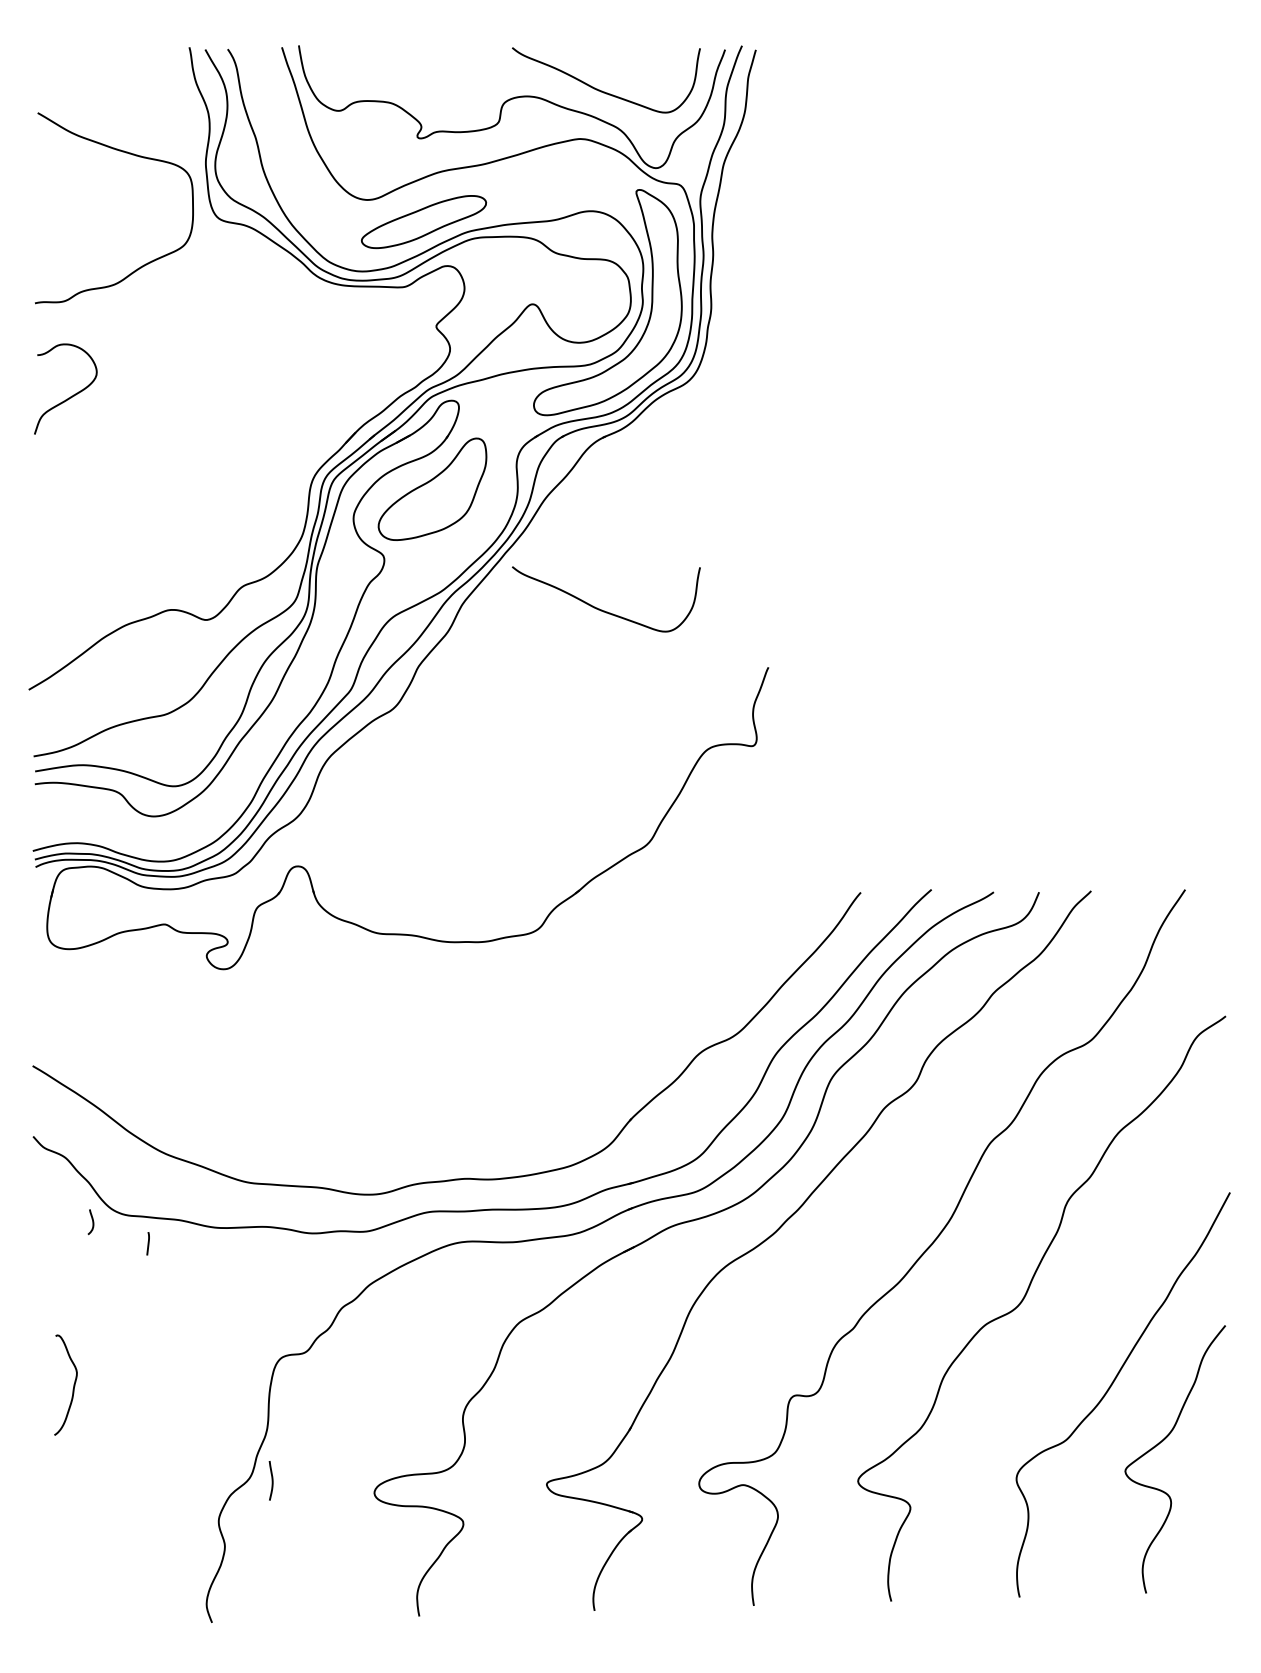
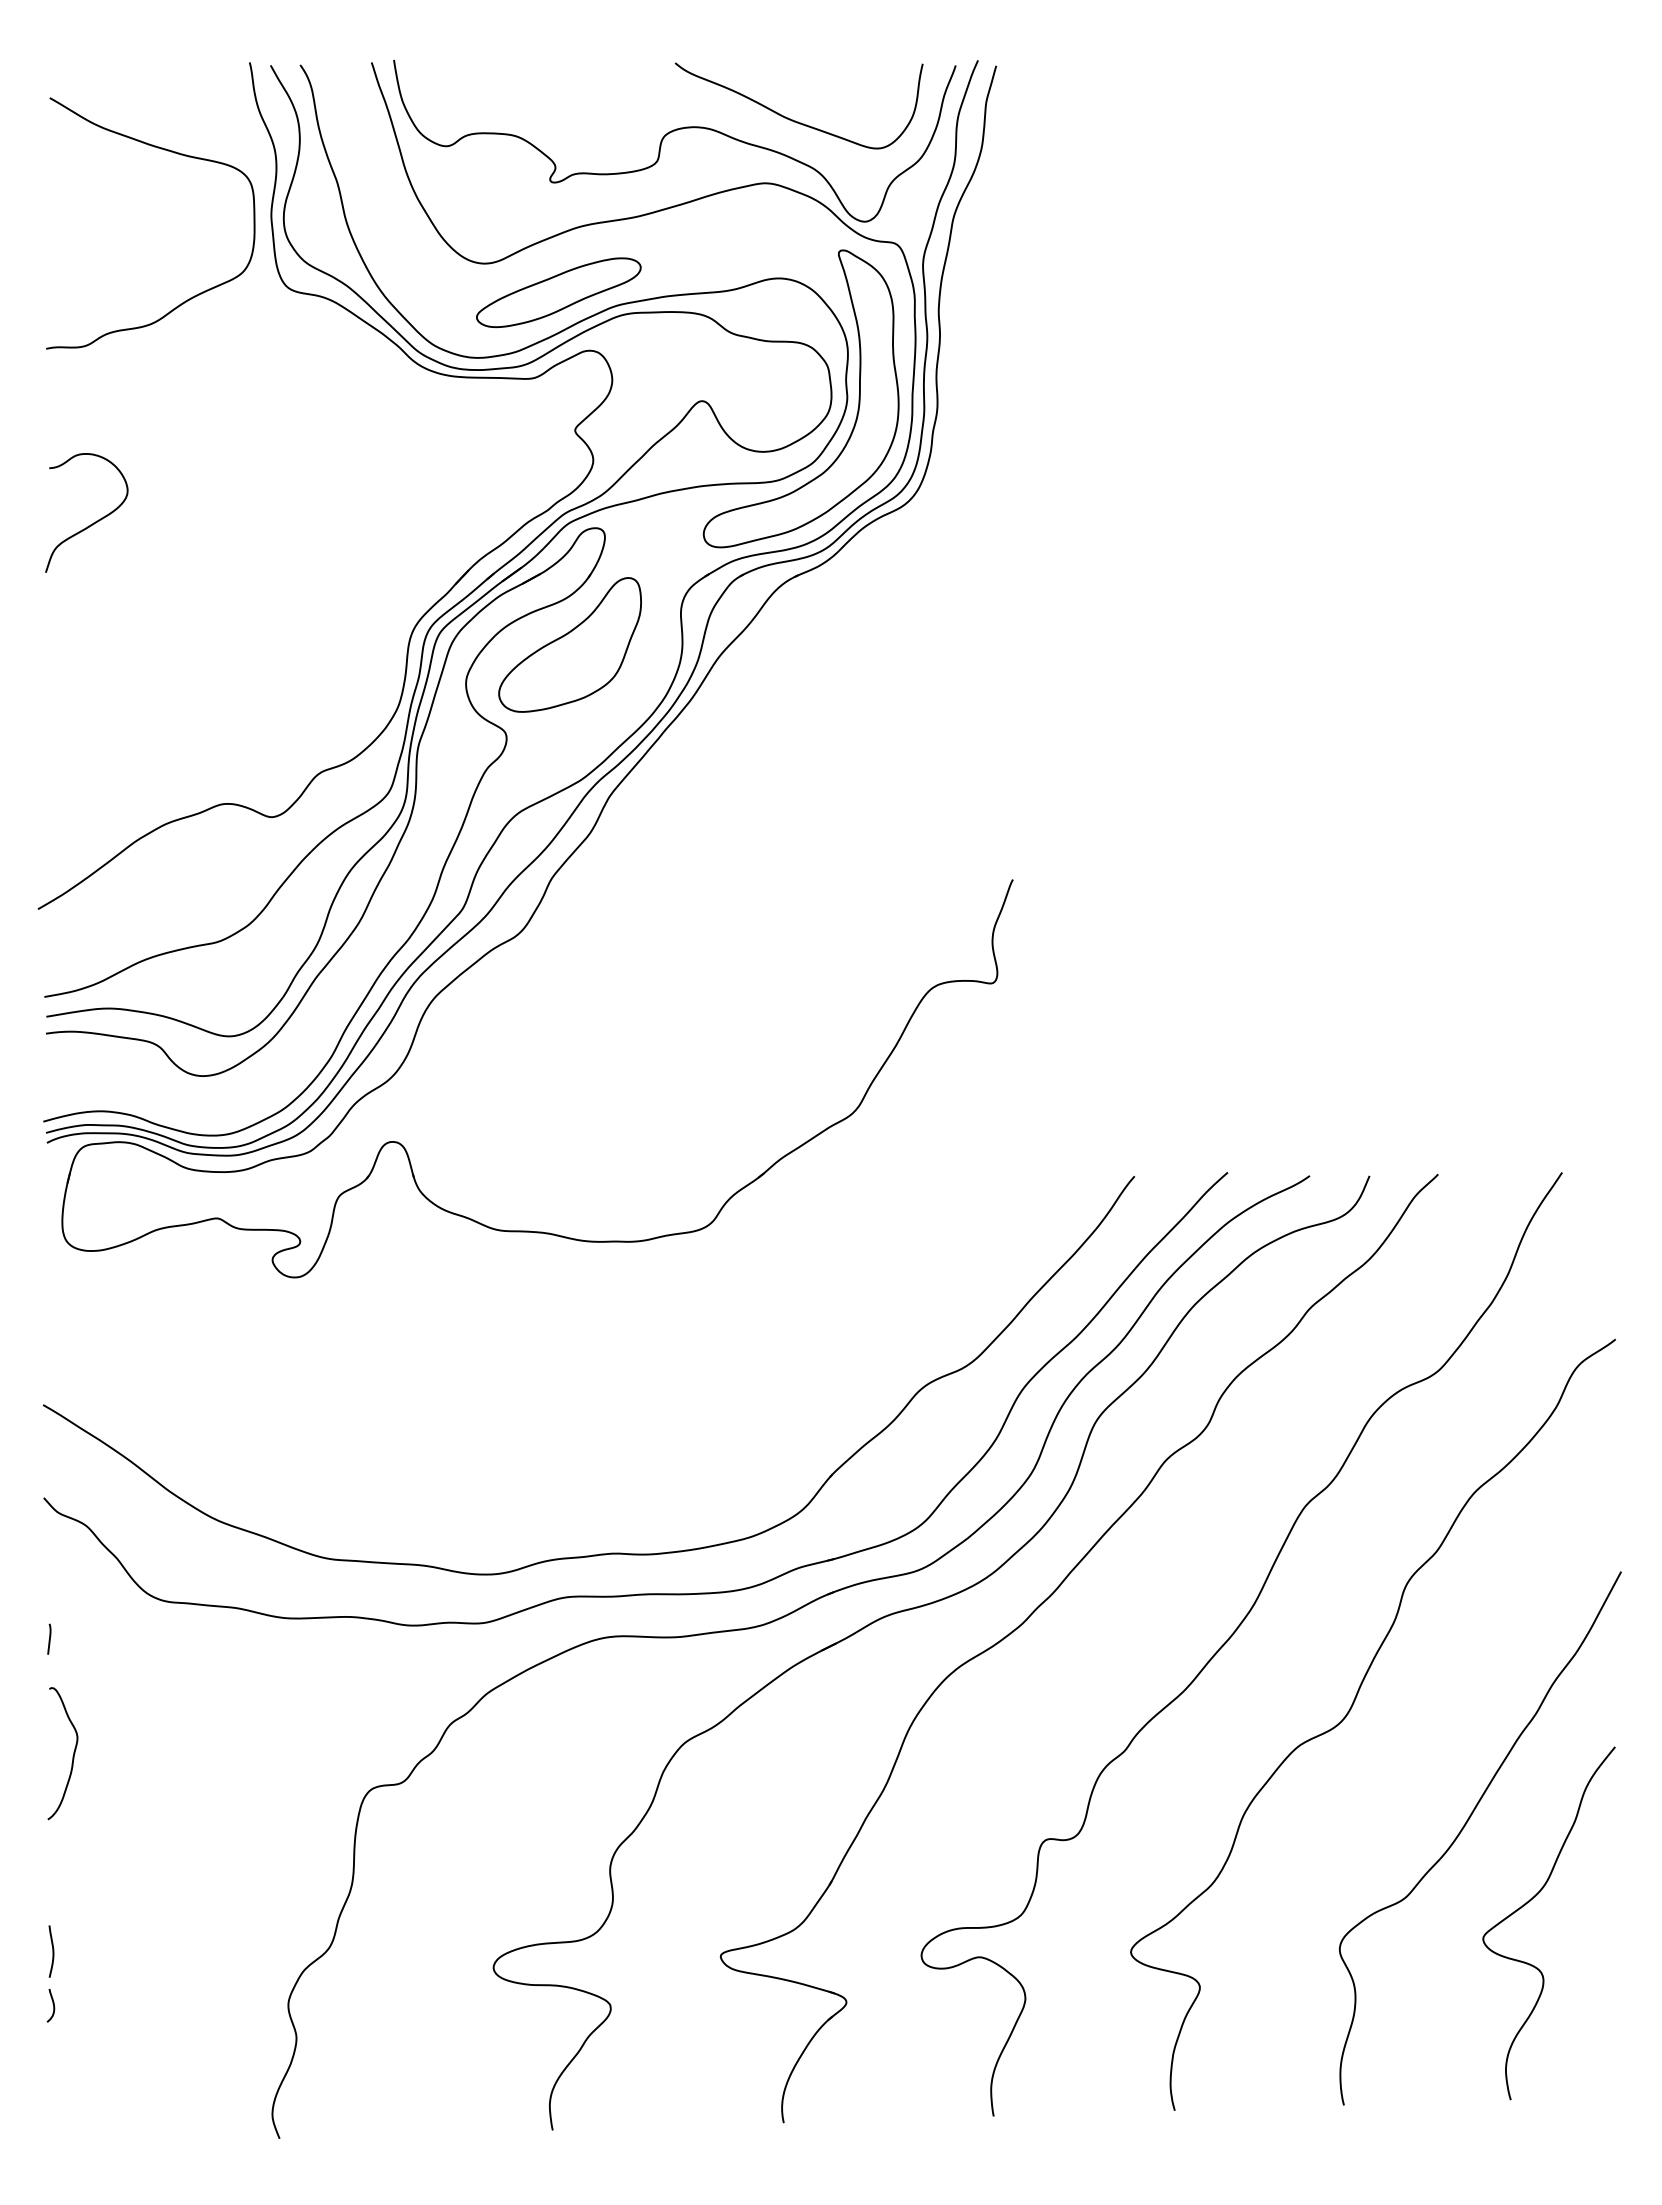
curve: (127, 153) -> (167, 151), moved
curve: (601, 609) -> (792, 803), removed
curve: (92, 1220) -> (52, 2003), moved
curve: (148, 1243) -> (49, 1638), moved
curve: (73, 1387) -> (72, 1756), moved
curve: (271, 1480) -> (52, 1951), moved

